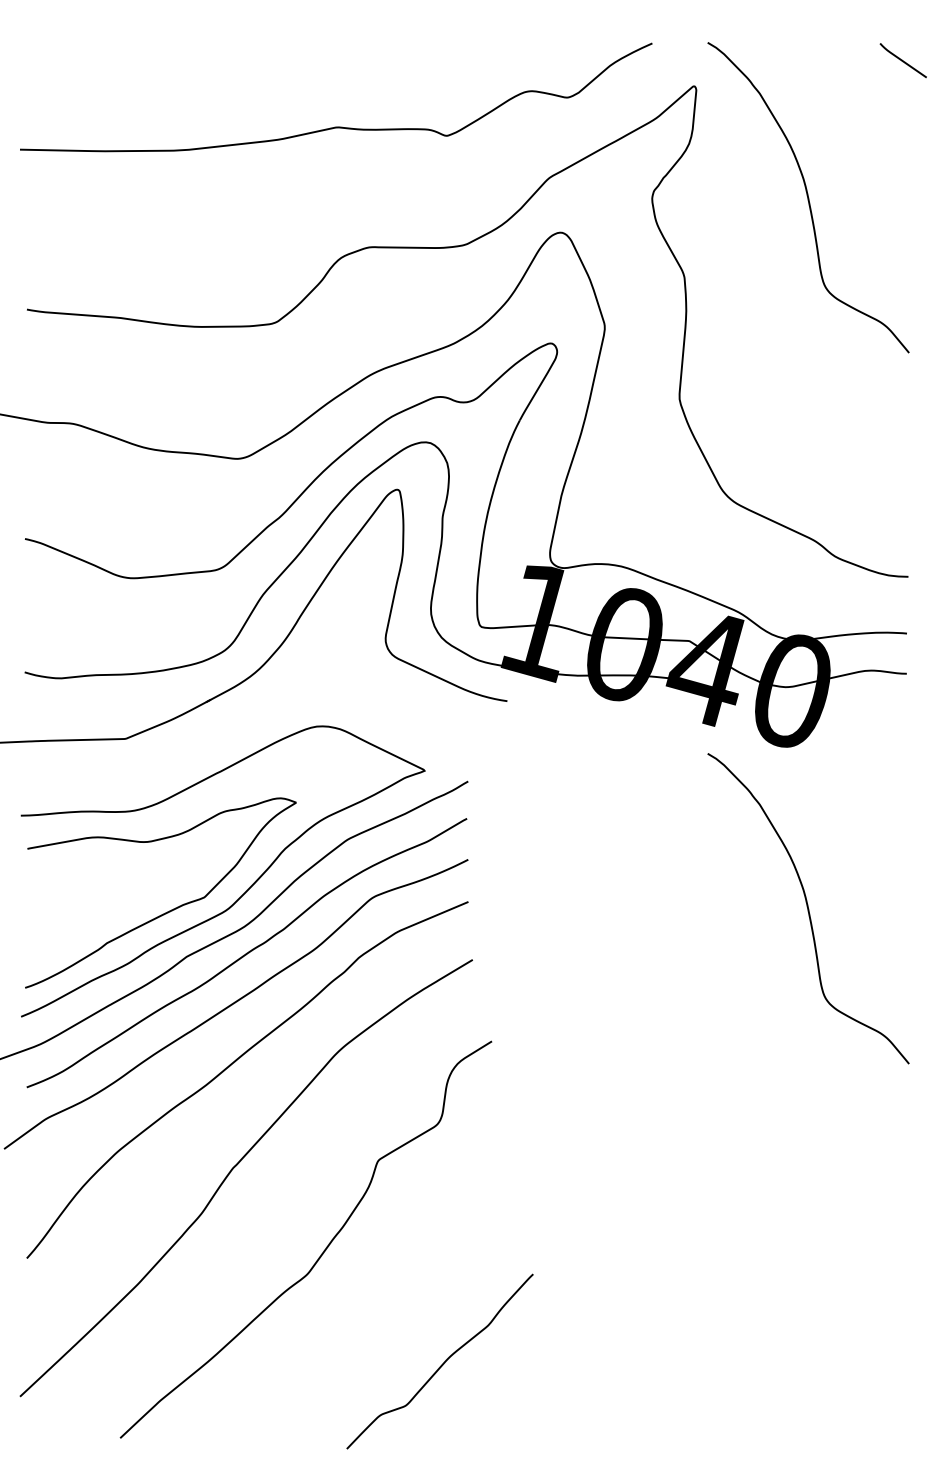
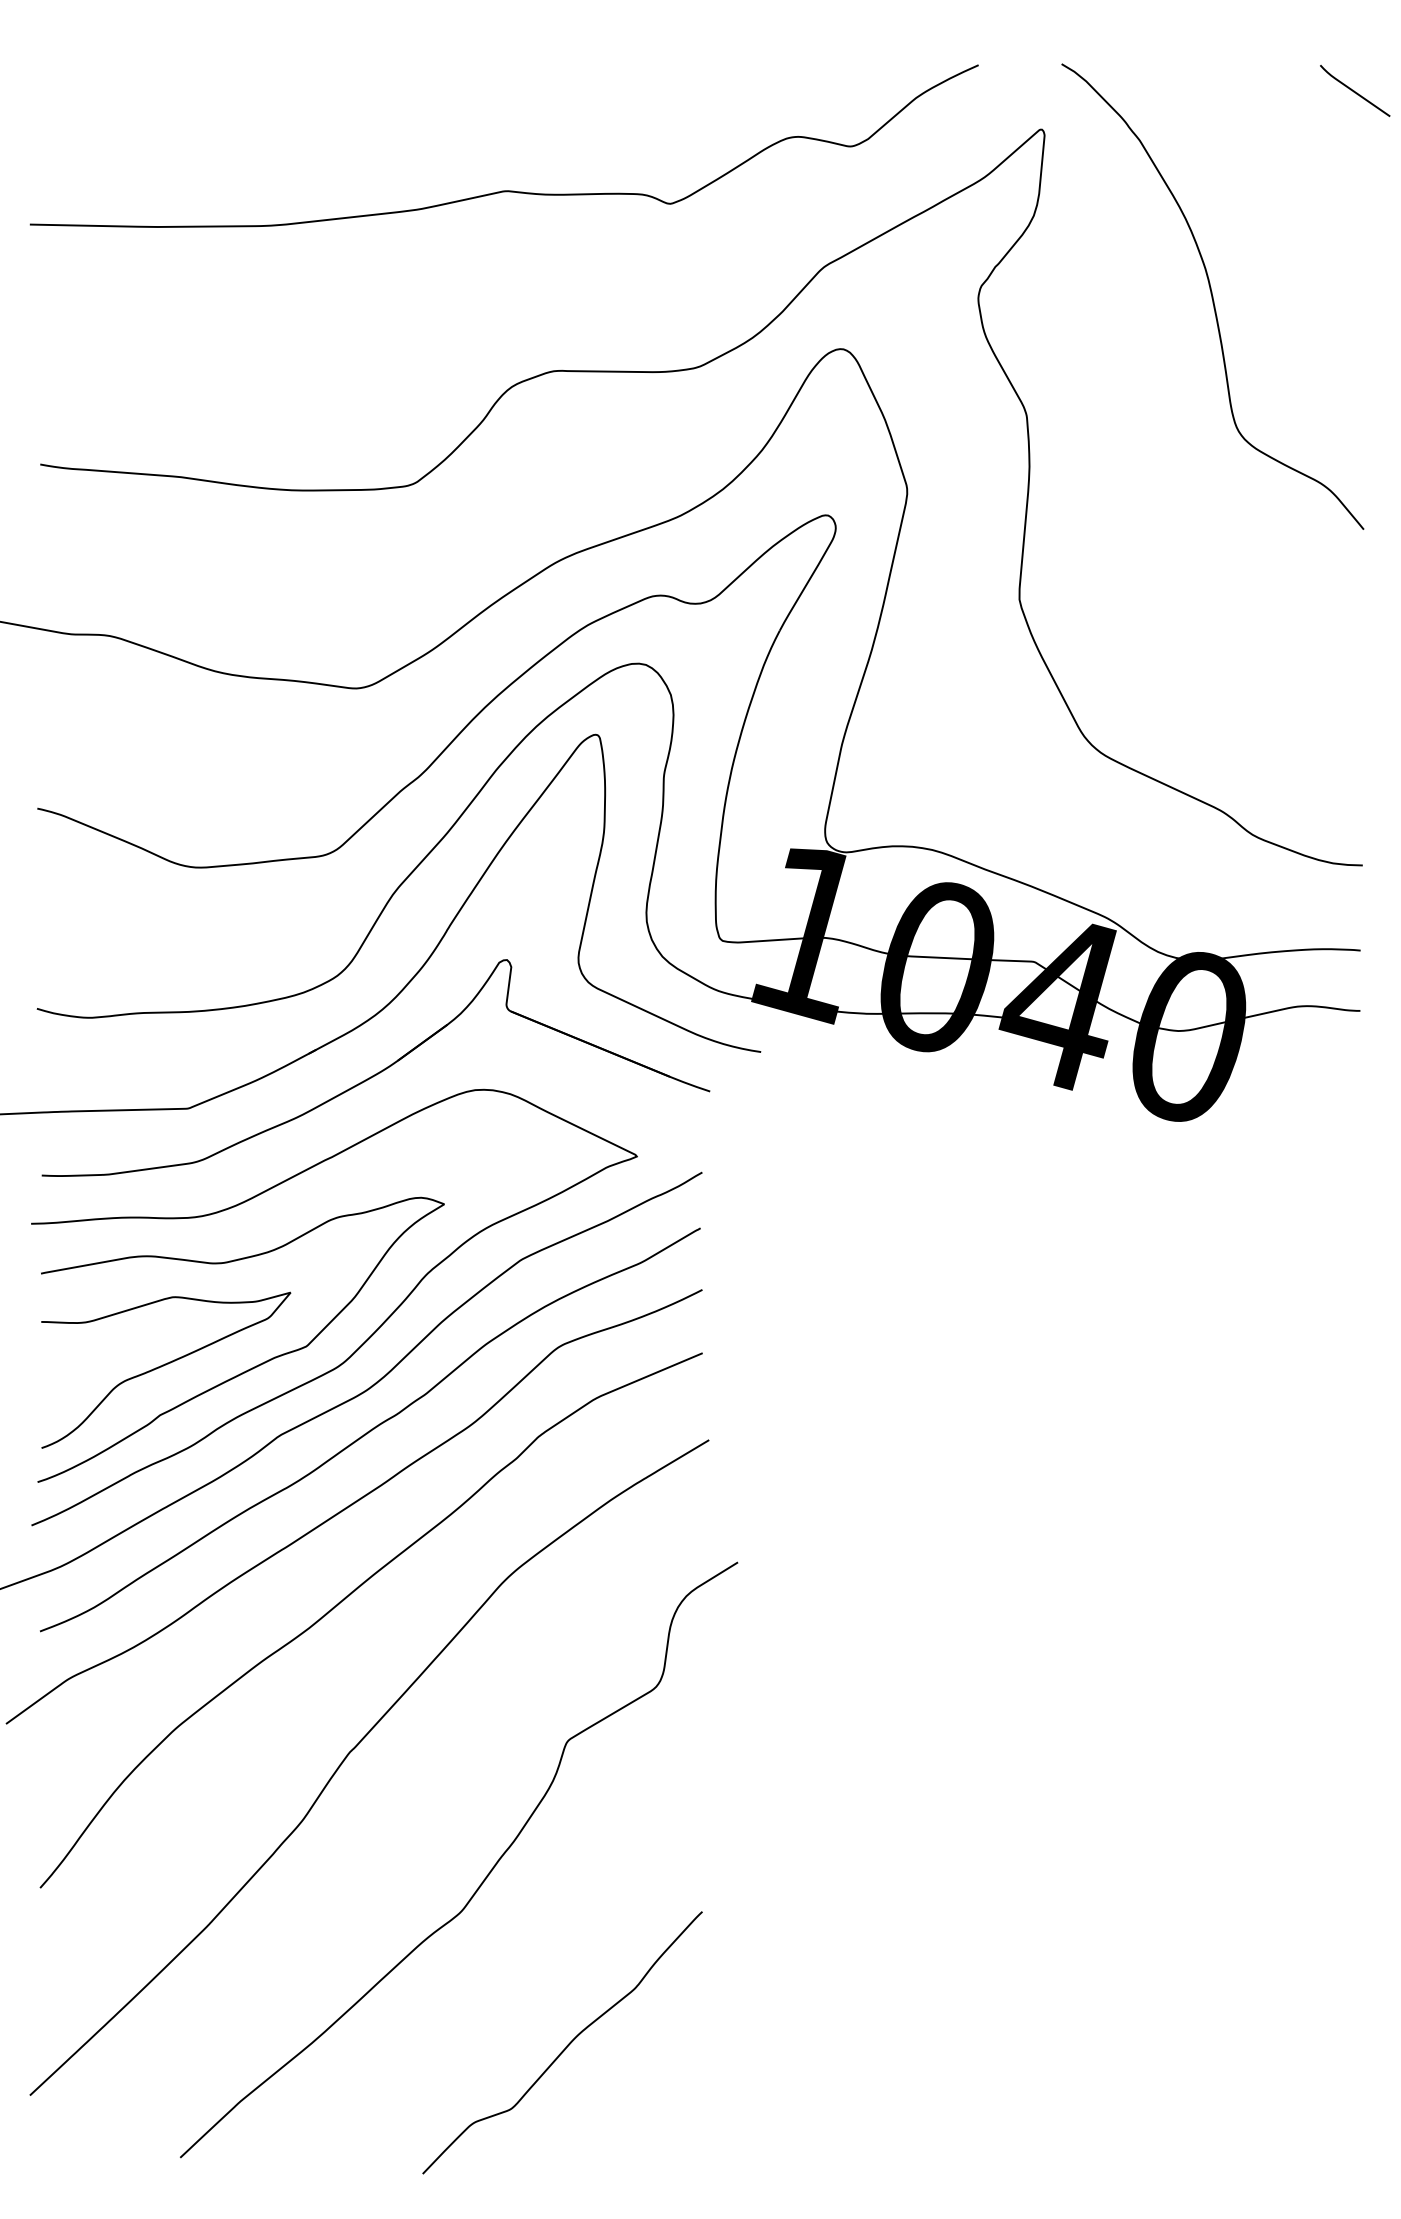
part: (250, 711) -> (375, 1067), added
curve: (808, 908) -> (1212, 1363), removed
curve: (110, 910) -> (165, 1366), added
curve: (442, 1363) -> (566, 2045), moved

